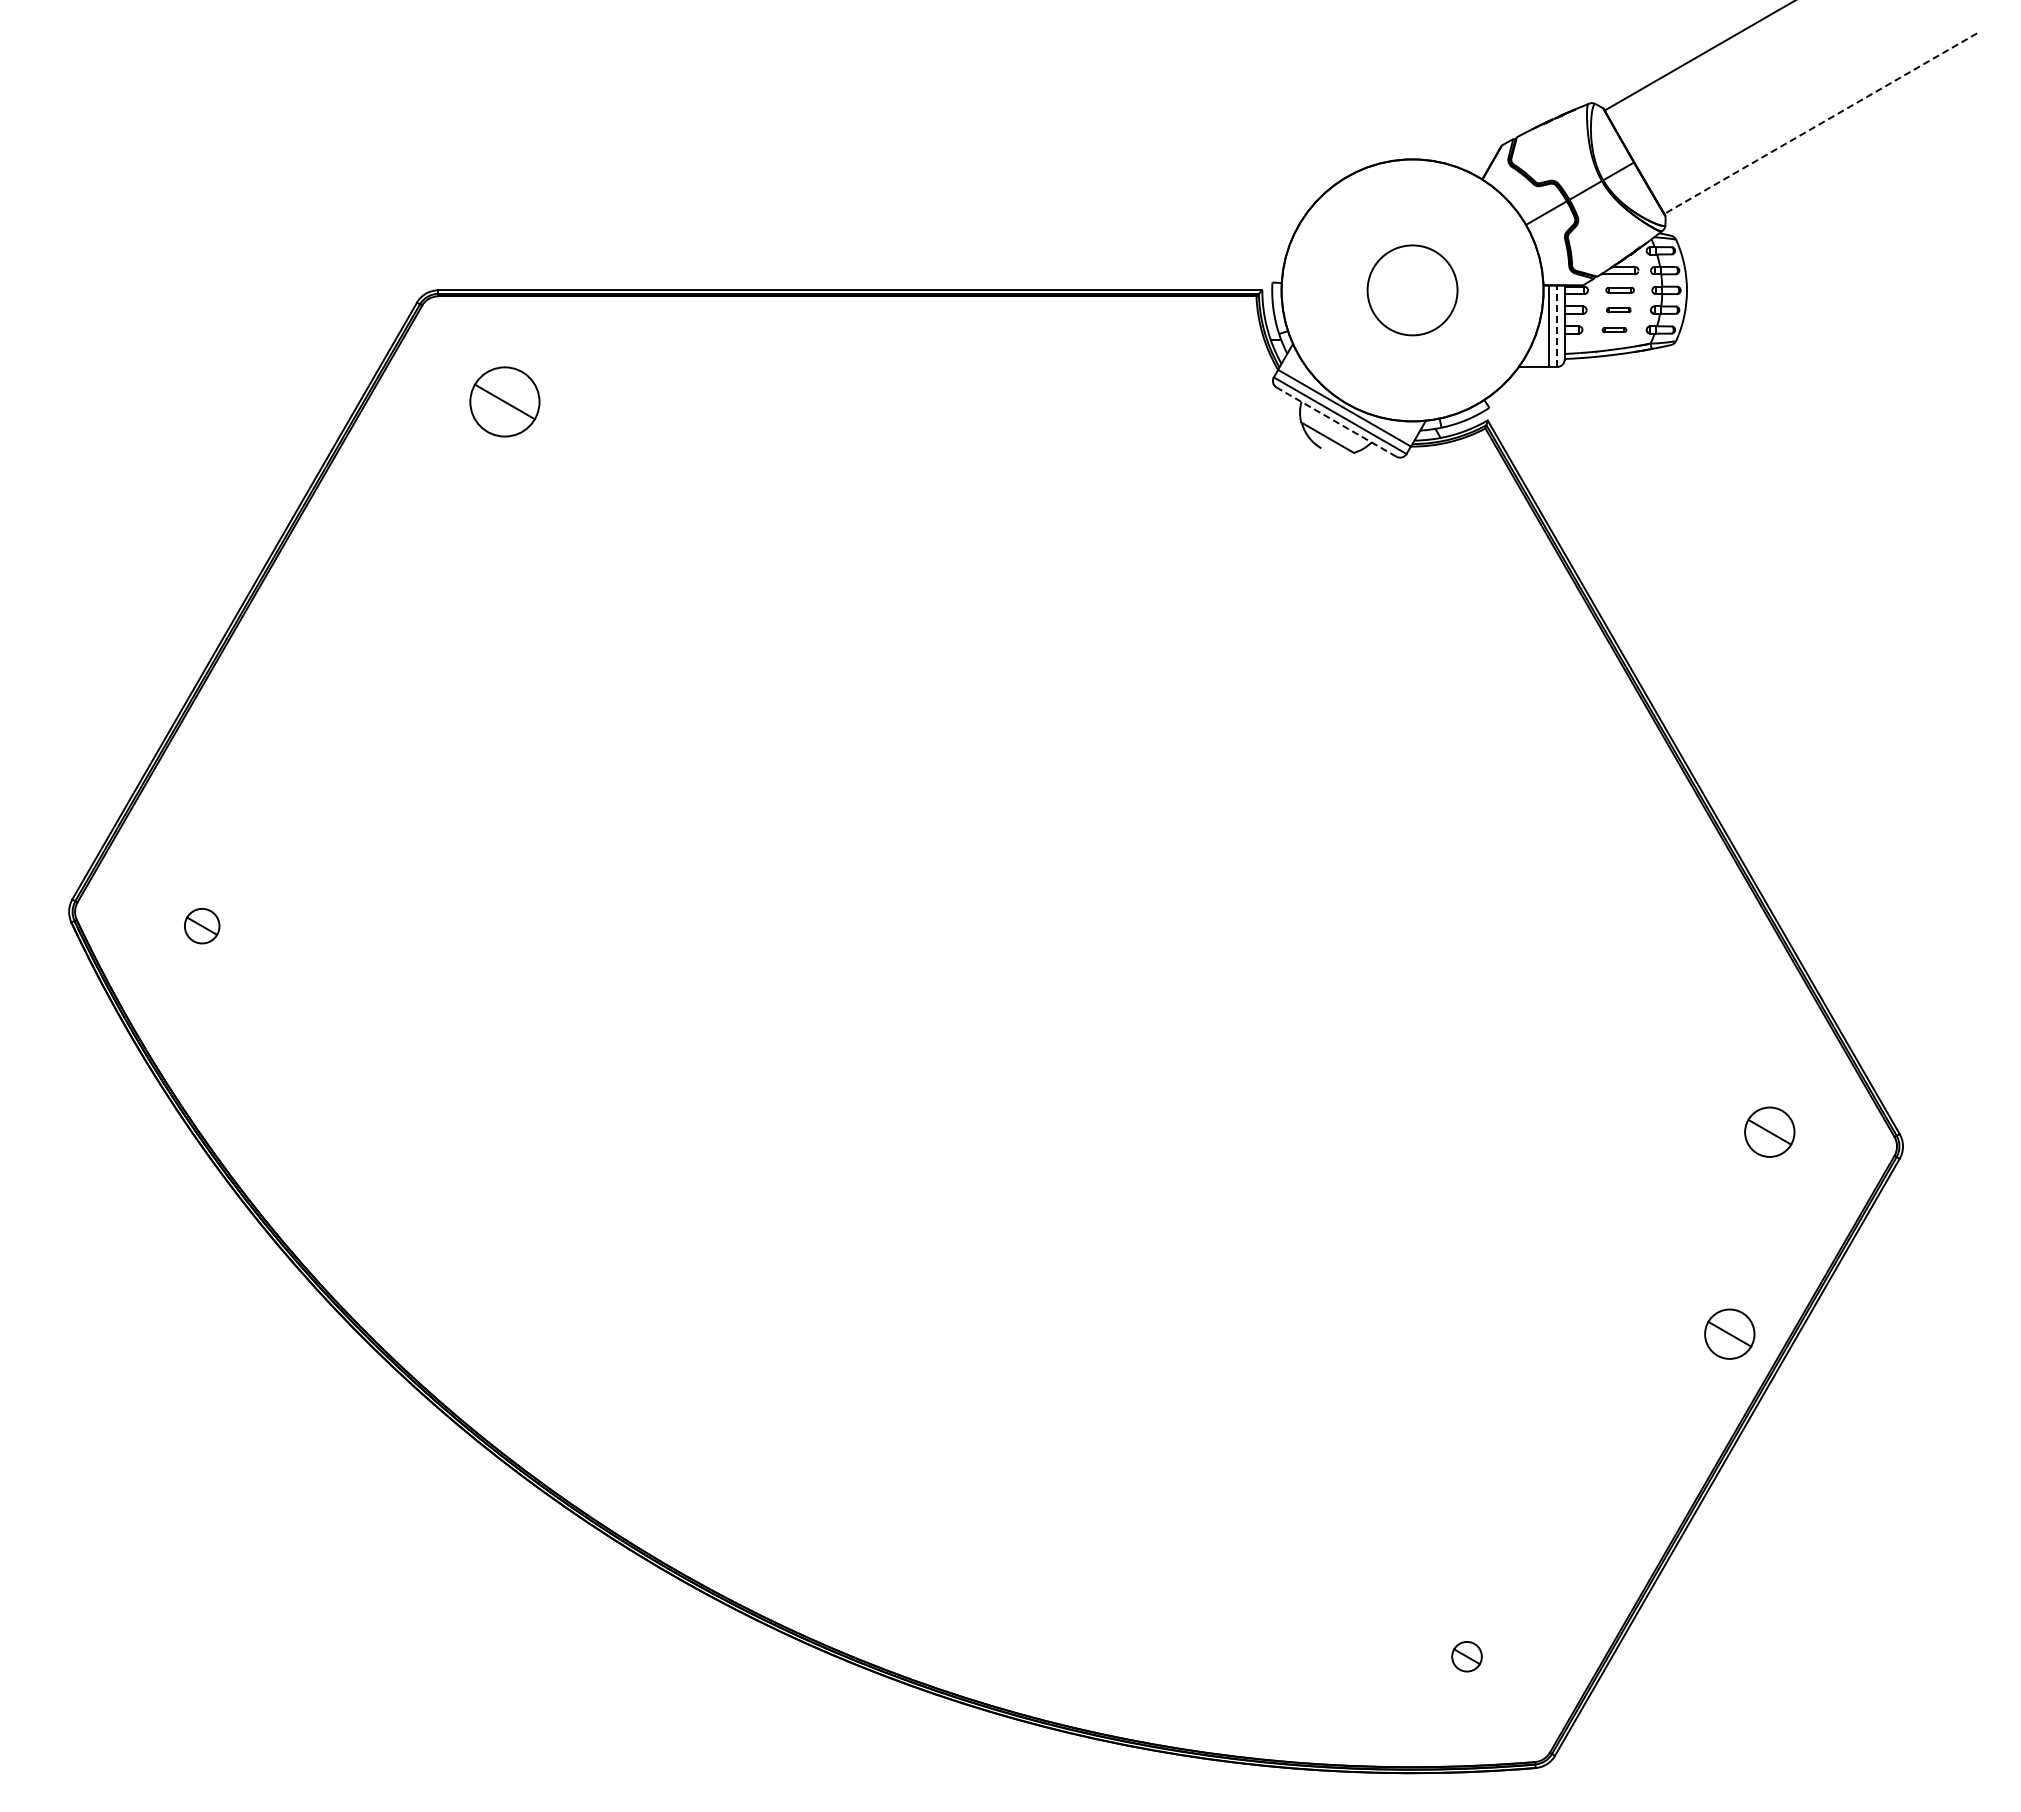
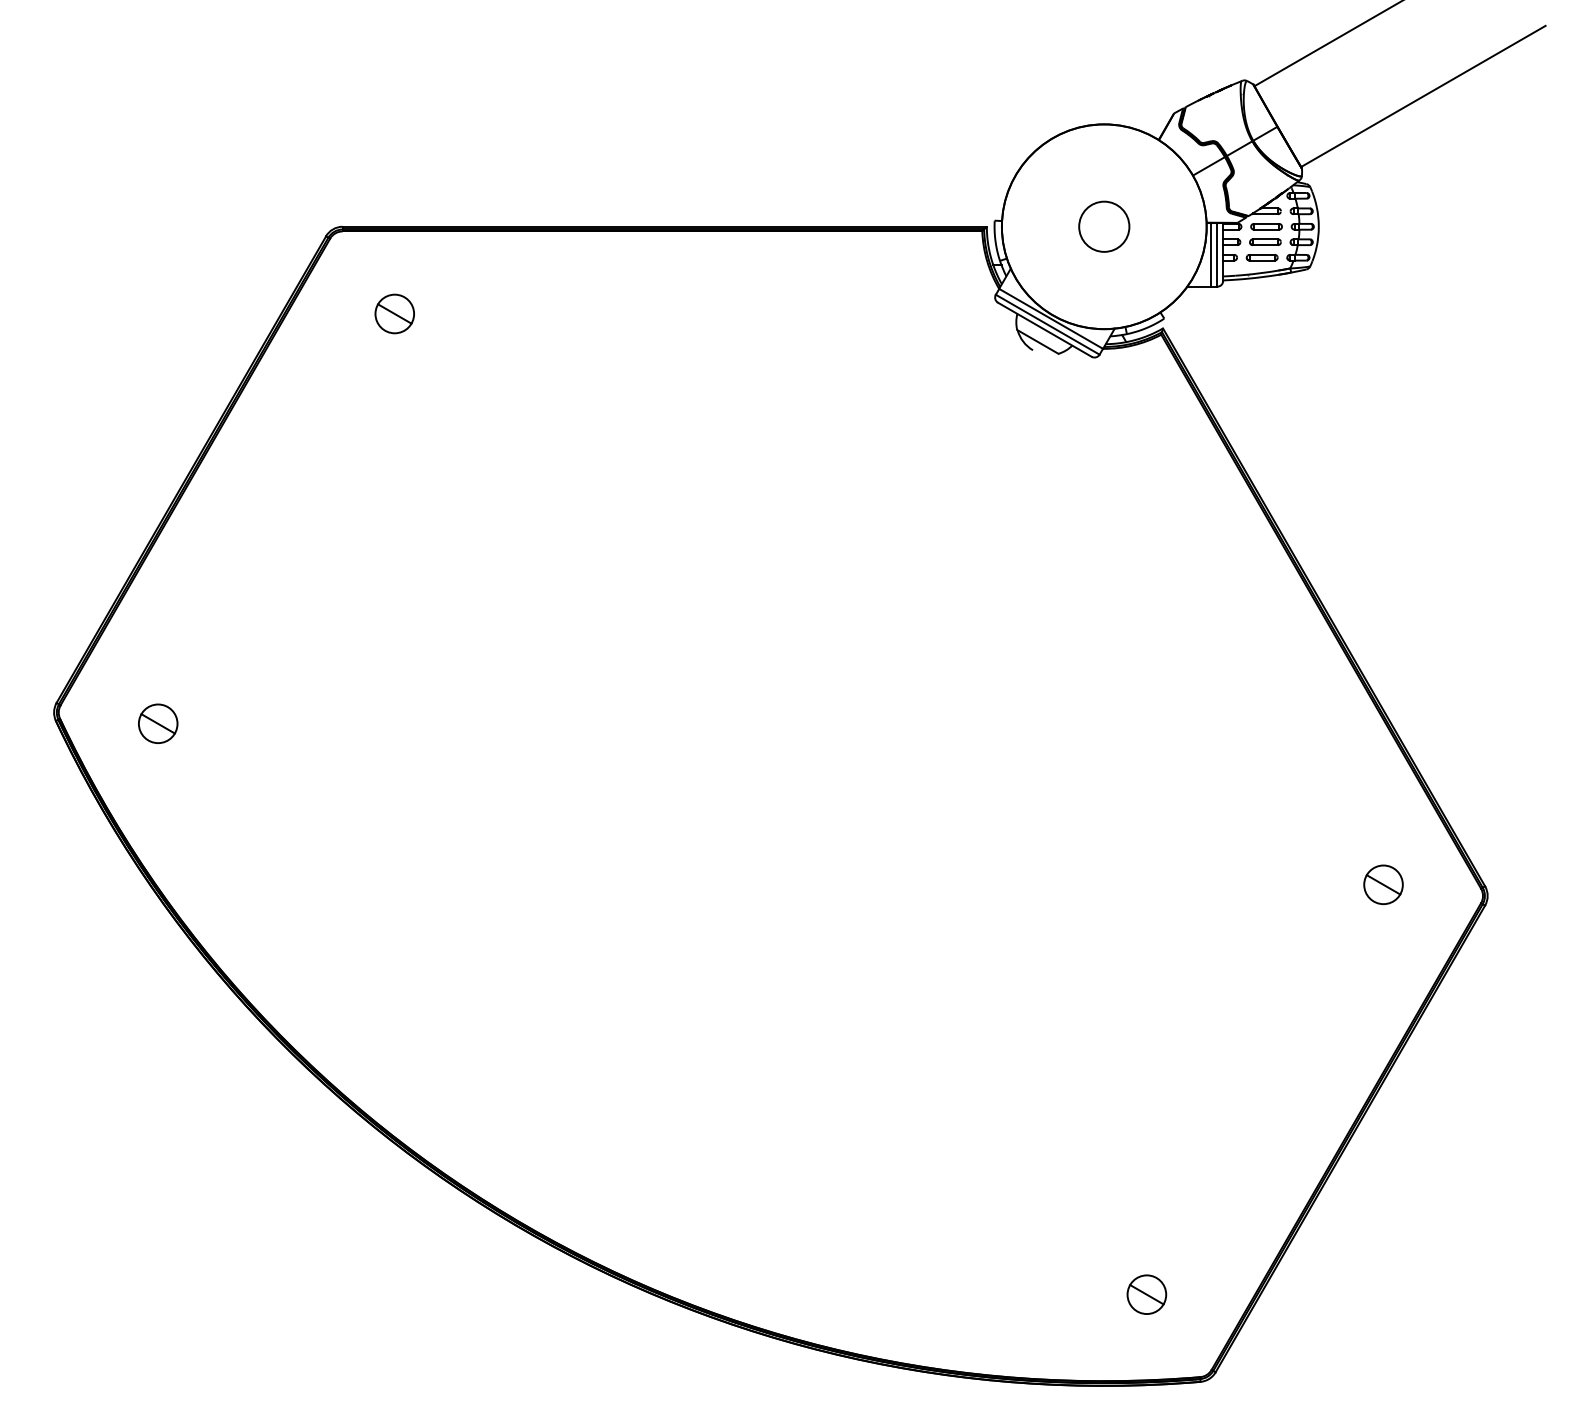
line: (1820, 123) -> (1423, 96), dashed -> solid
part: (1619, 289) -> (1266, 226), size x1.43
circle: (1412, 290) -> (1104, 226), size x0.71
part: (1618, 309) -> (1265, 241), size x1.67
line: (1557, 326) -> (1217, 255), dashed -> solid
part: (1614, 329) -> (1262, 257), size x1.67
part: (504, 401) -> (394, 313), size x0.71
line: (1336, 421) -> (1044, 329), dashed -> solid
part: (201, 925) -> (157, 723), size x1.43
part: (1729, 1333) -> (1352, 1042), removed
part: (1466, 1656) -> (1146, 1294), size x1.67

